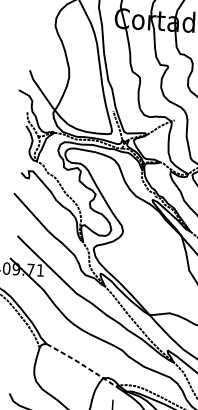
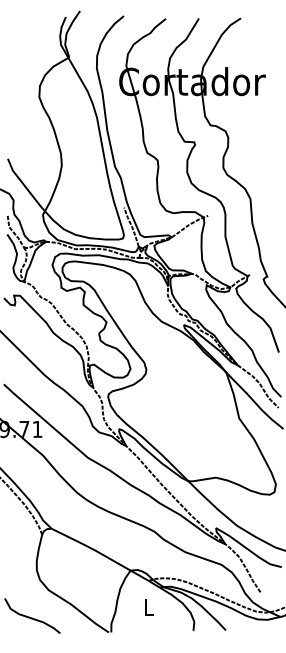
line: (80, 364) -> (99, 553), dashed -> solid

